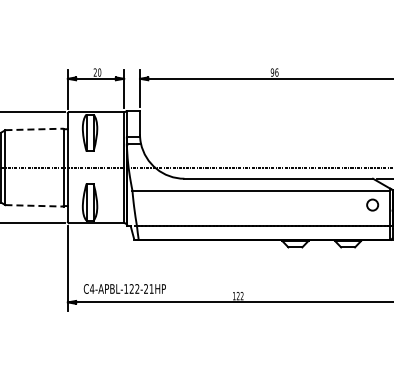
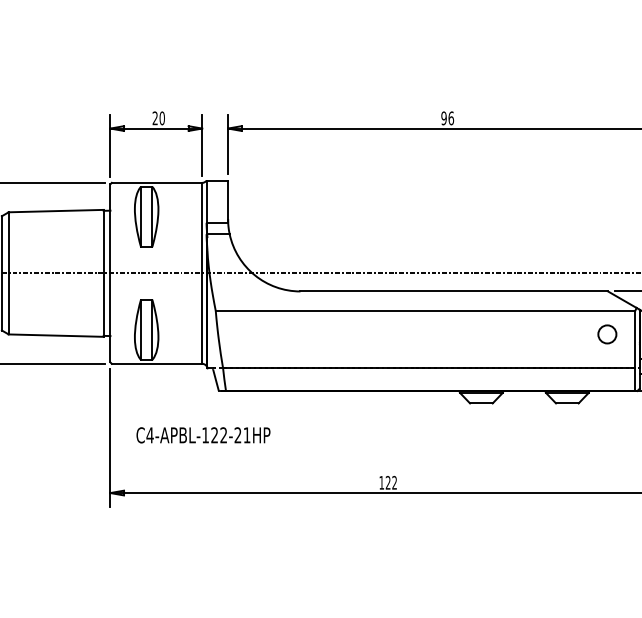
line: (35, 129) -> (57, 211), dashed -> solid
line: (35, 205) -> (57, 335), dashed -> solid
text: (124, 288) -> (202, 434), moved

